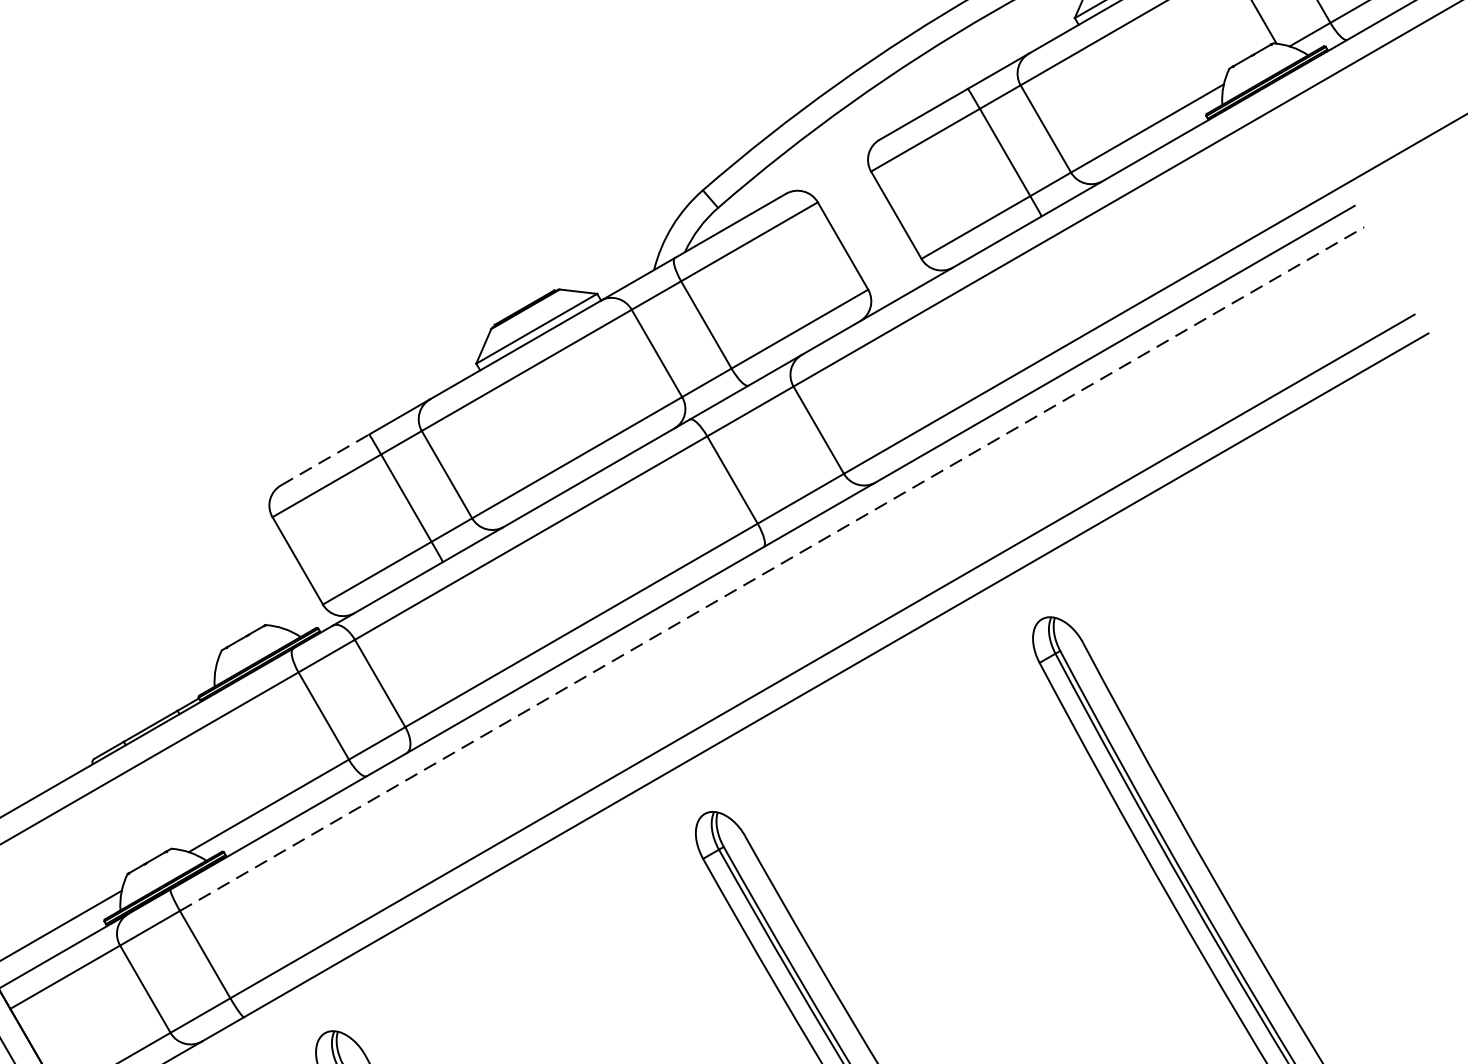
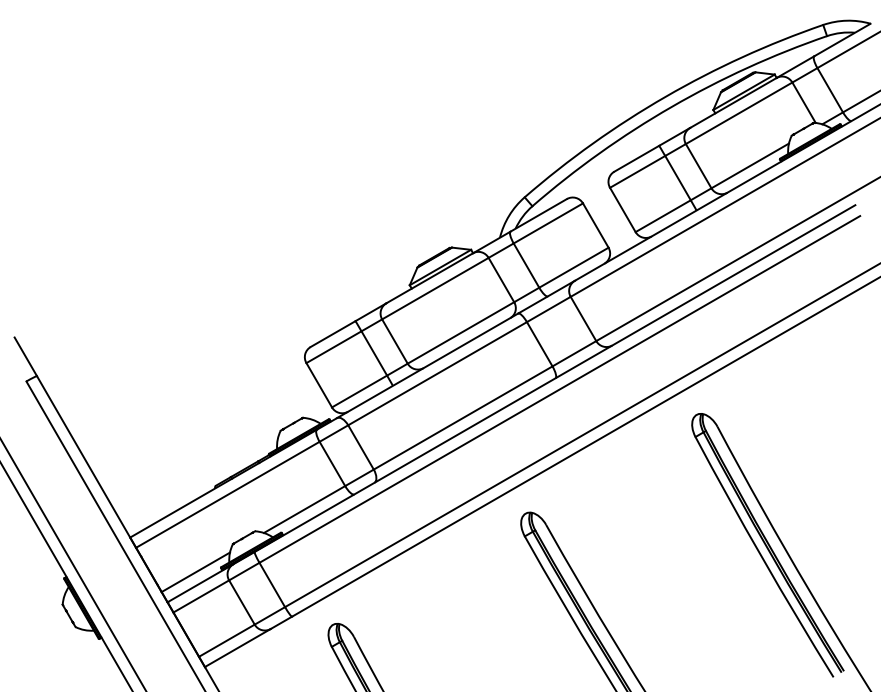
line: (325, 460) -> (333, 334), dashed -> solid
line: (771, 569) -> (559, 389), dashed -> solid

